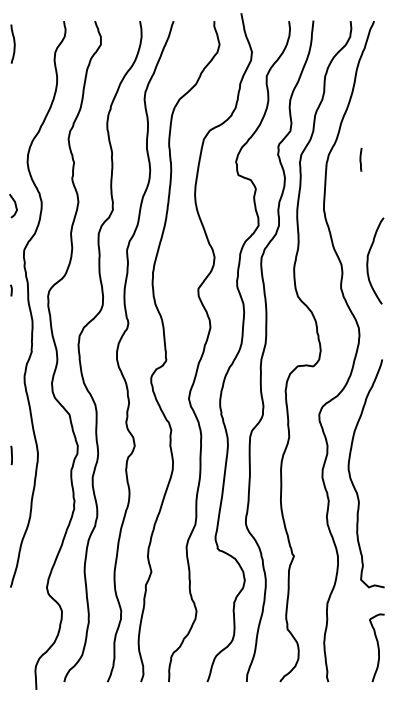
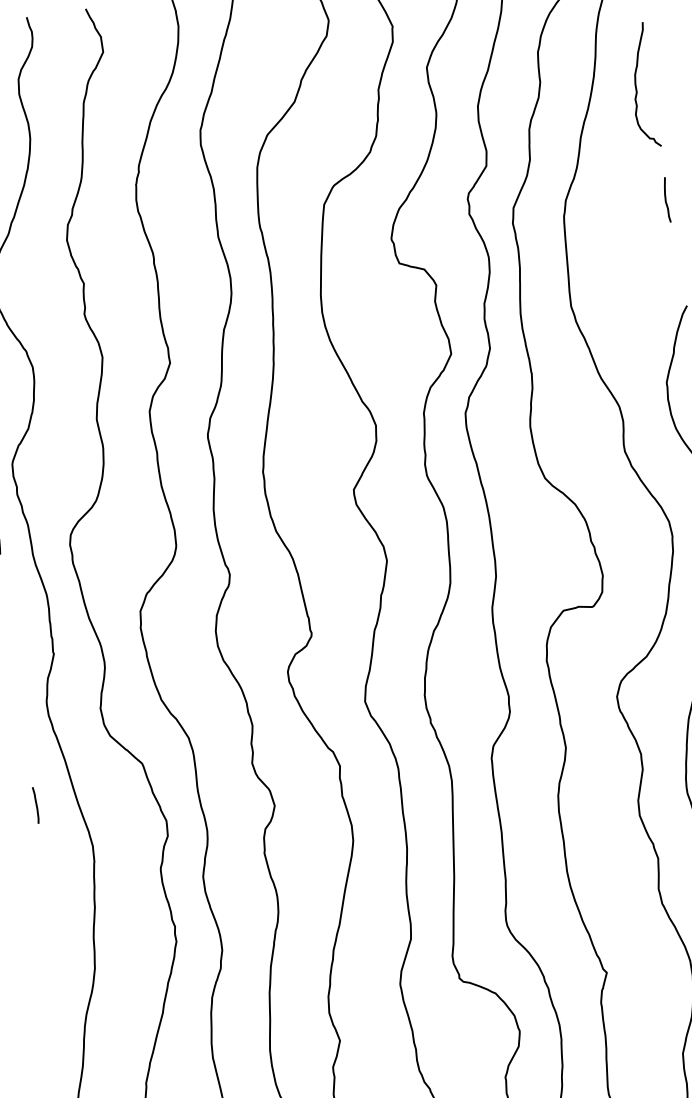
curve: (374, 101) -> (638, 87), added
line: (360, 159) -> (665, 199), moved
line: (11, 455) -> (35, 805), moved

